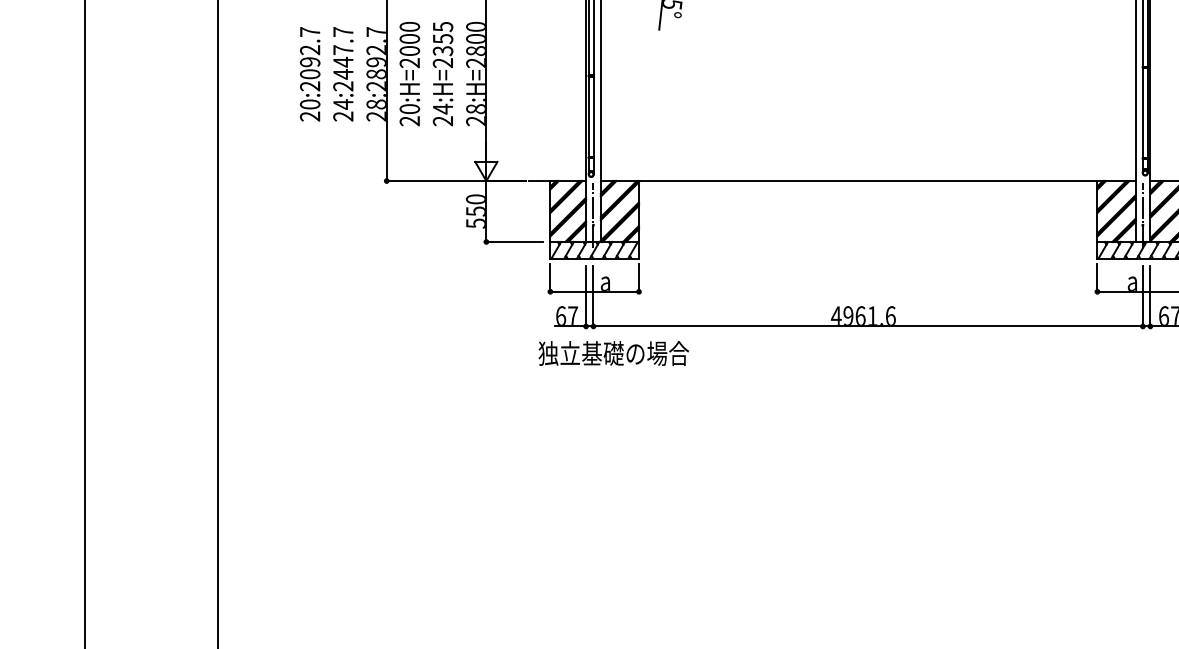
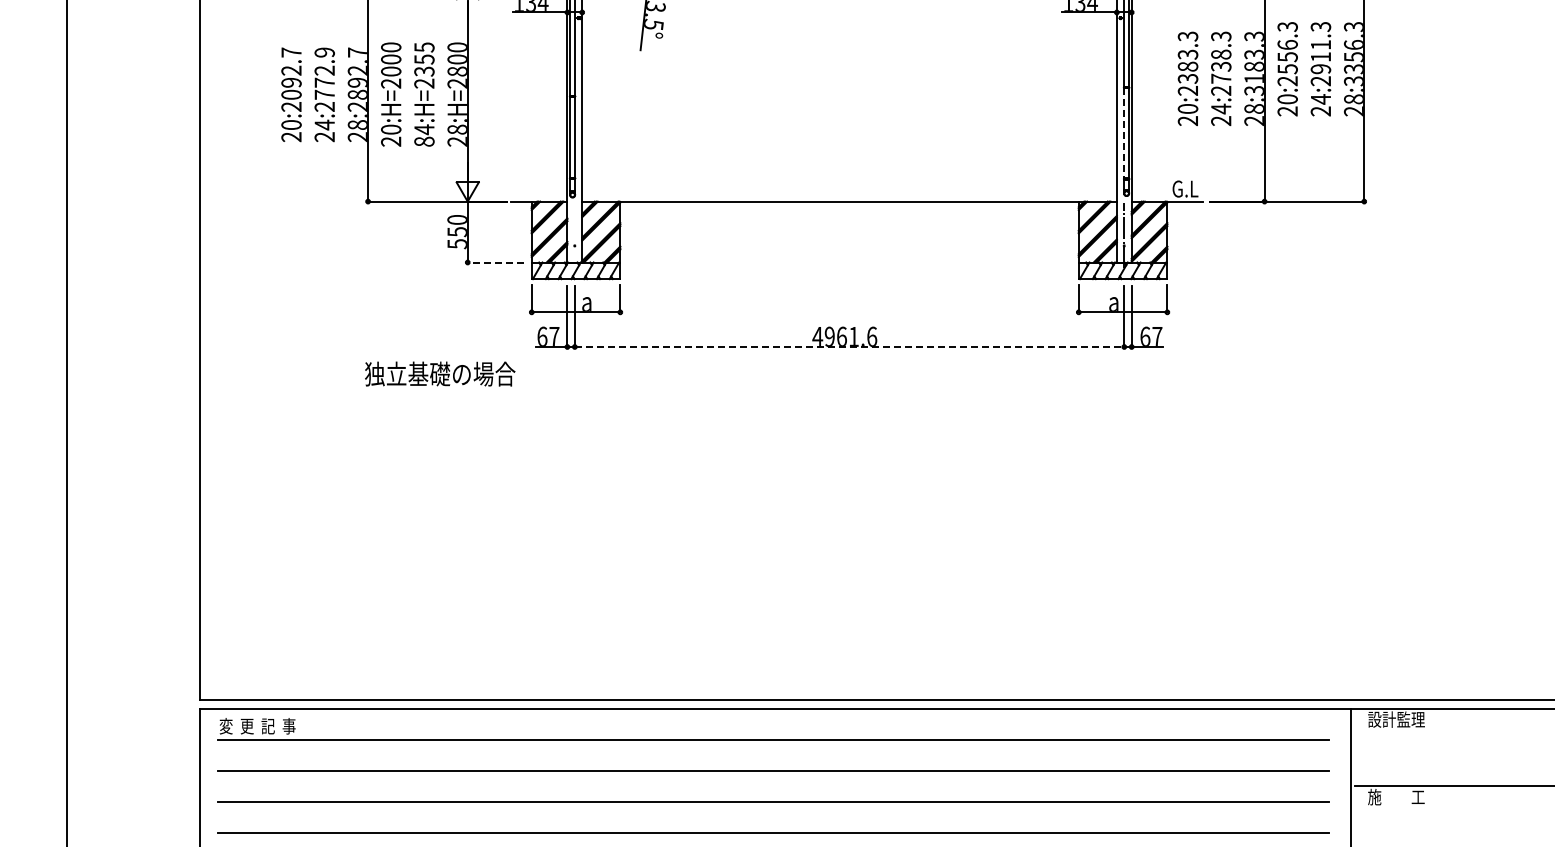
text: (343, 52) -> (324, 73), 24:2447.7 -> 24:2772.9
line: (1143, 112) -> (1124, 133), solid -> dashed
text: (443, 120) -> (424, 141), 24:H=2355 -> 84:H=2355
line: (593, 214) -> (574, 235), removed
line: (514, 241) -> (495, 262), solid -> dashed
line: (868, 326) -> (849, 347), solid -> dashed
text: (614, 352) -> (440, 373), moved

